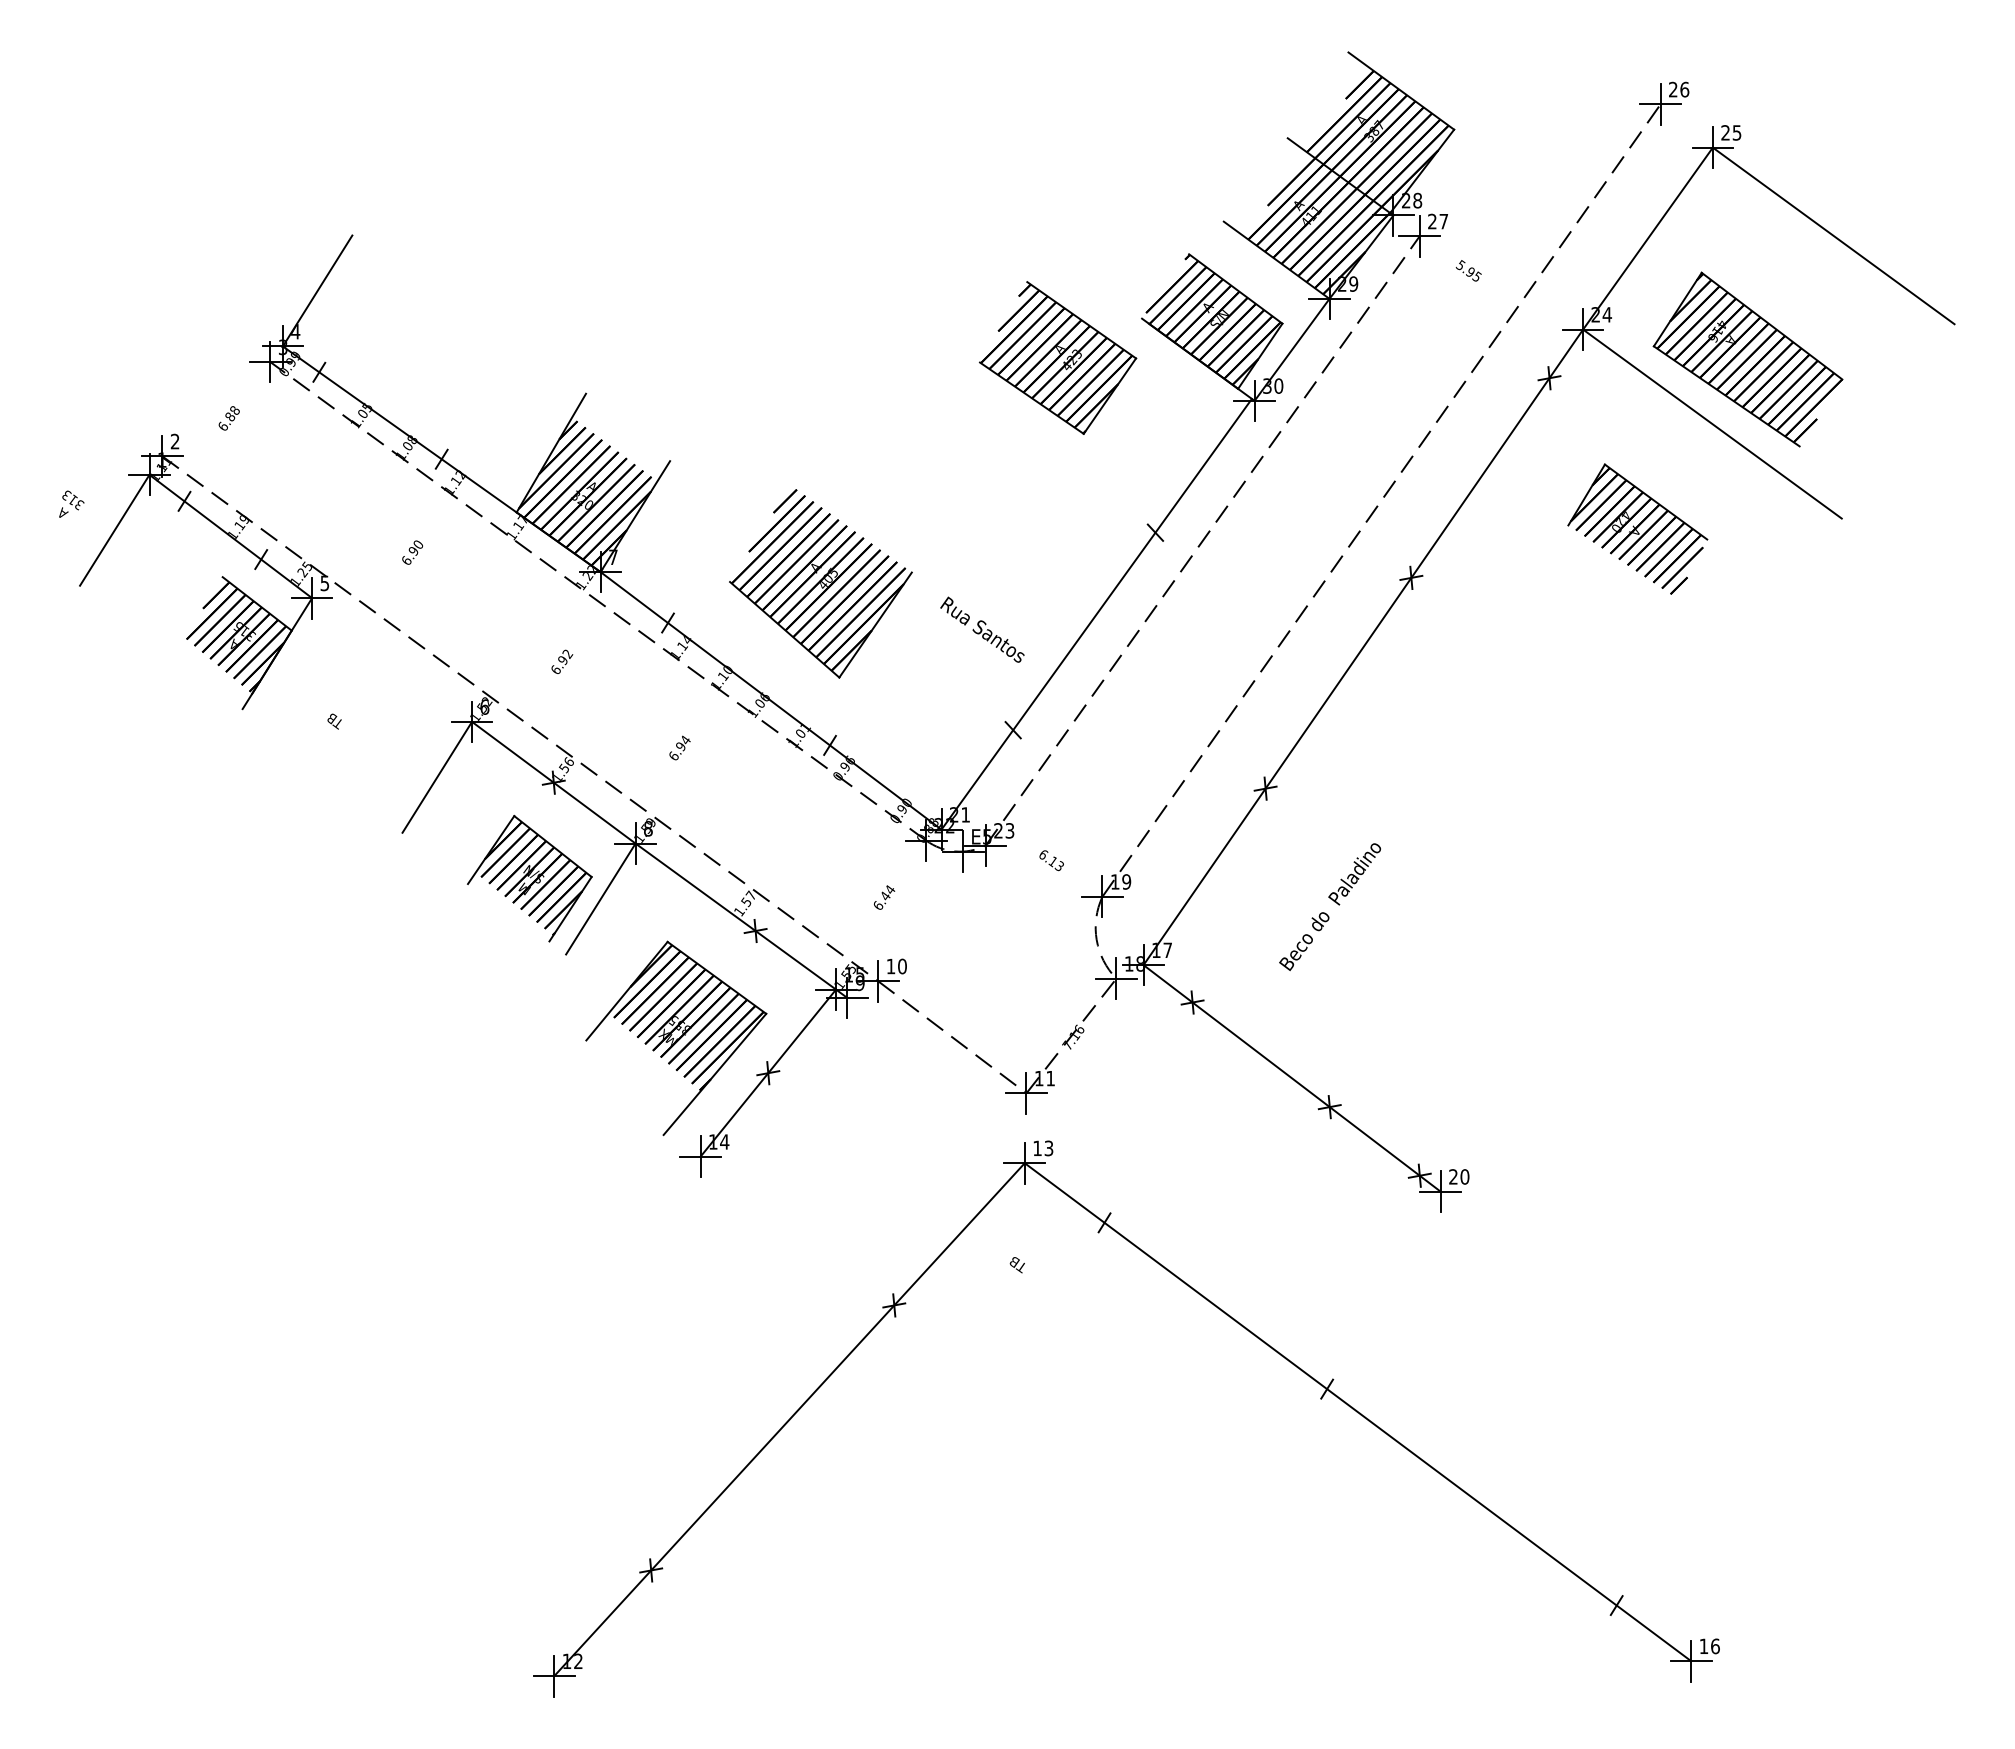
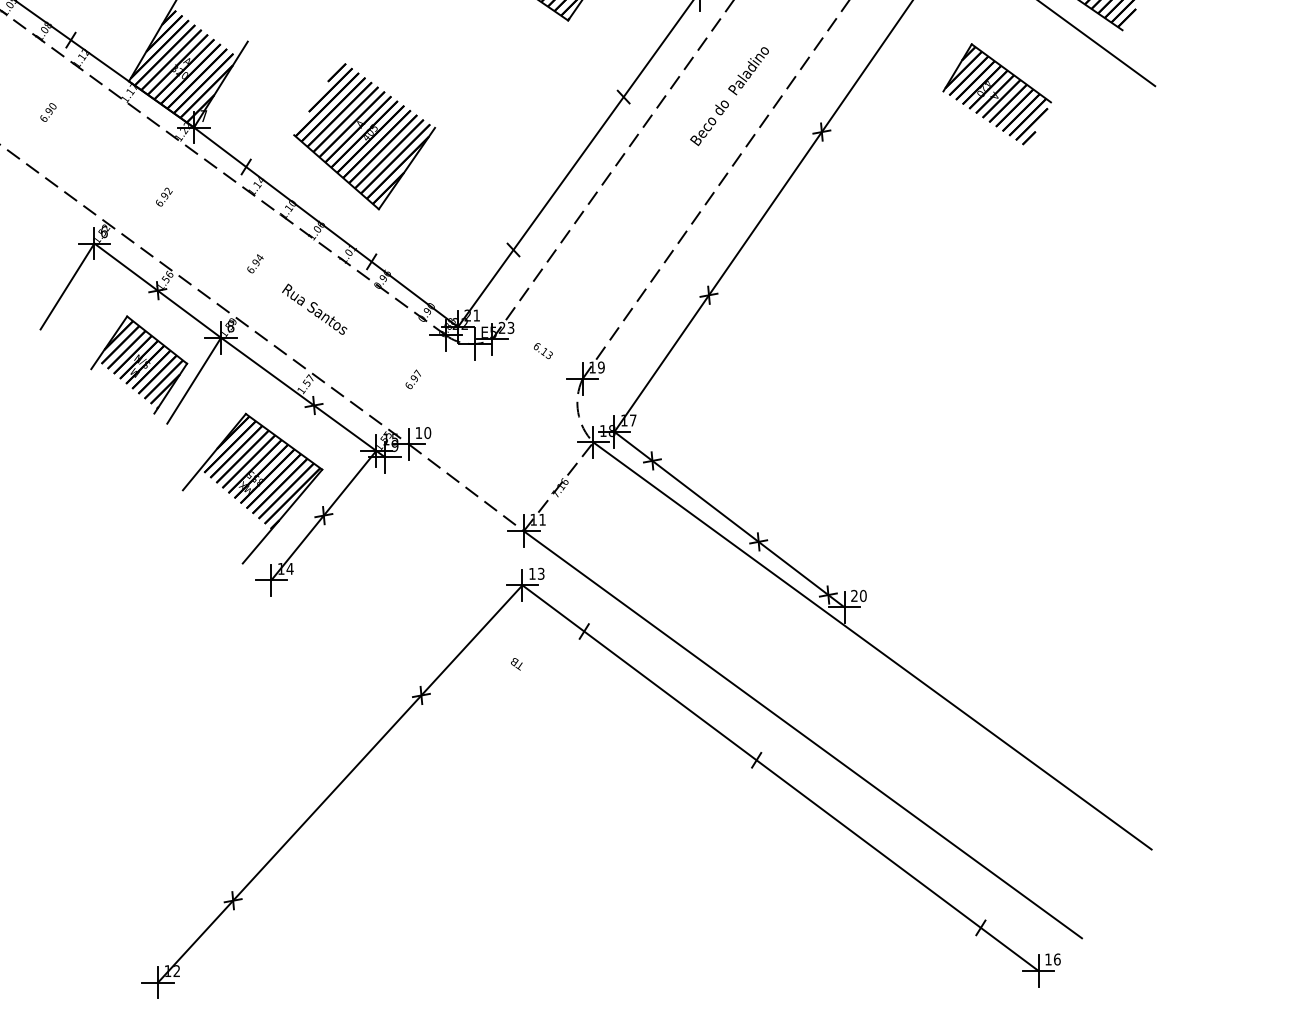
text: (982, 629) -> (314, 309), moved
text: (887, 892) -> (416, 375), 6.44 -> 6.97
text: (1329, 906) -> (729, 96), moved
line: (1476, 1241) -> (872, 645), added
line: (1386, 1356) -> (802, 735), added

